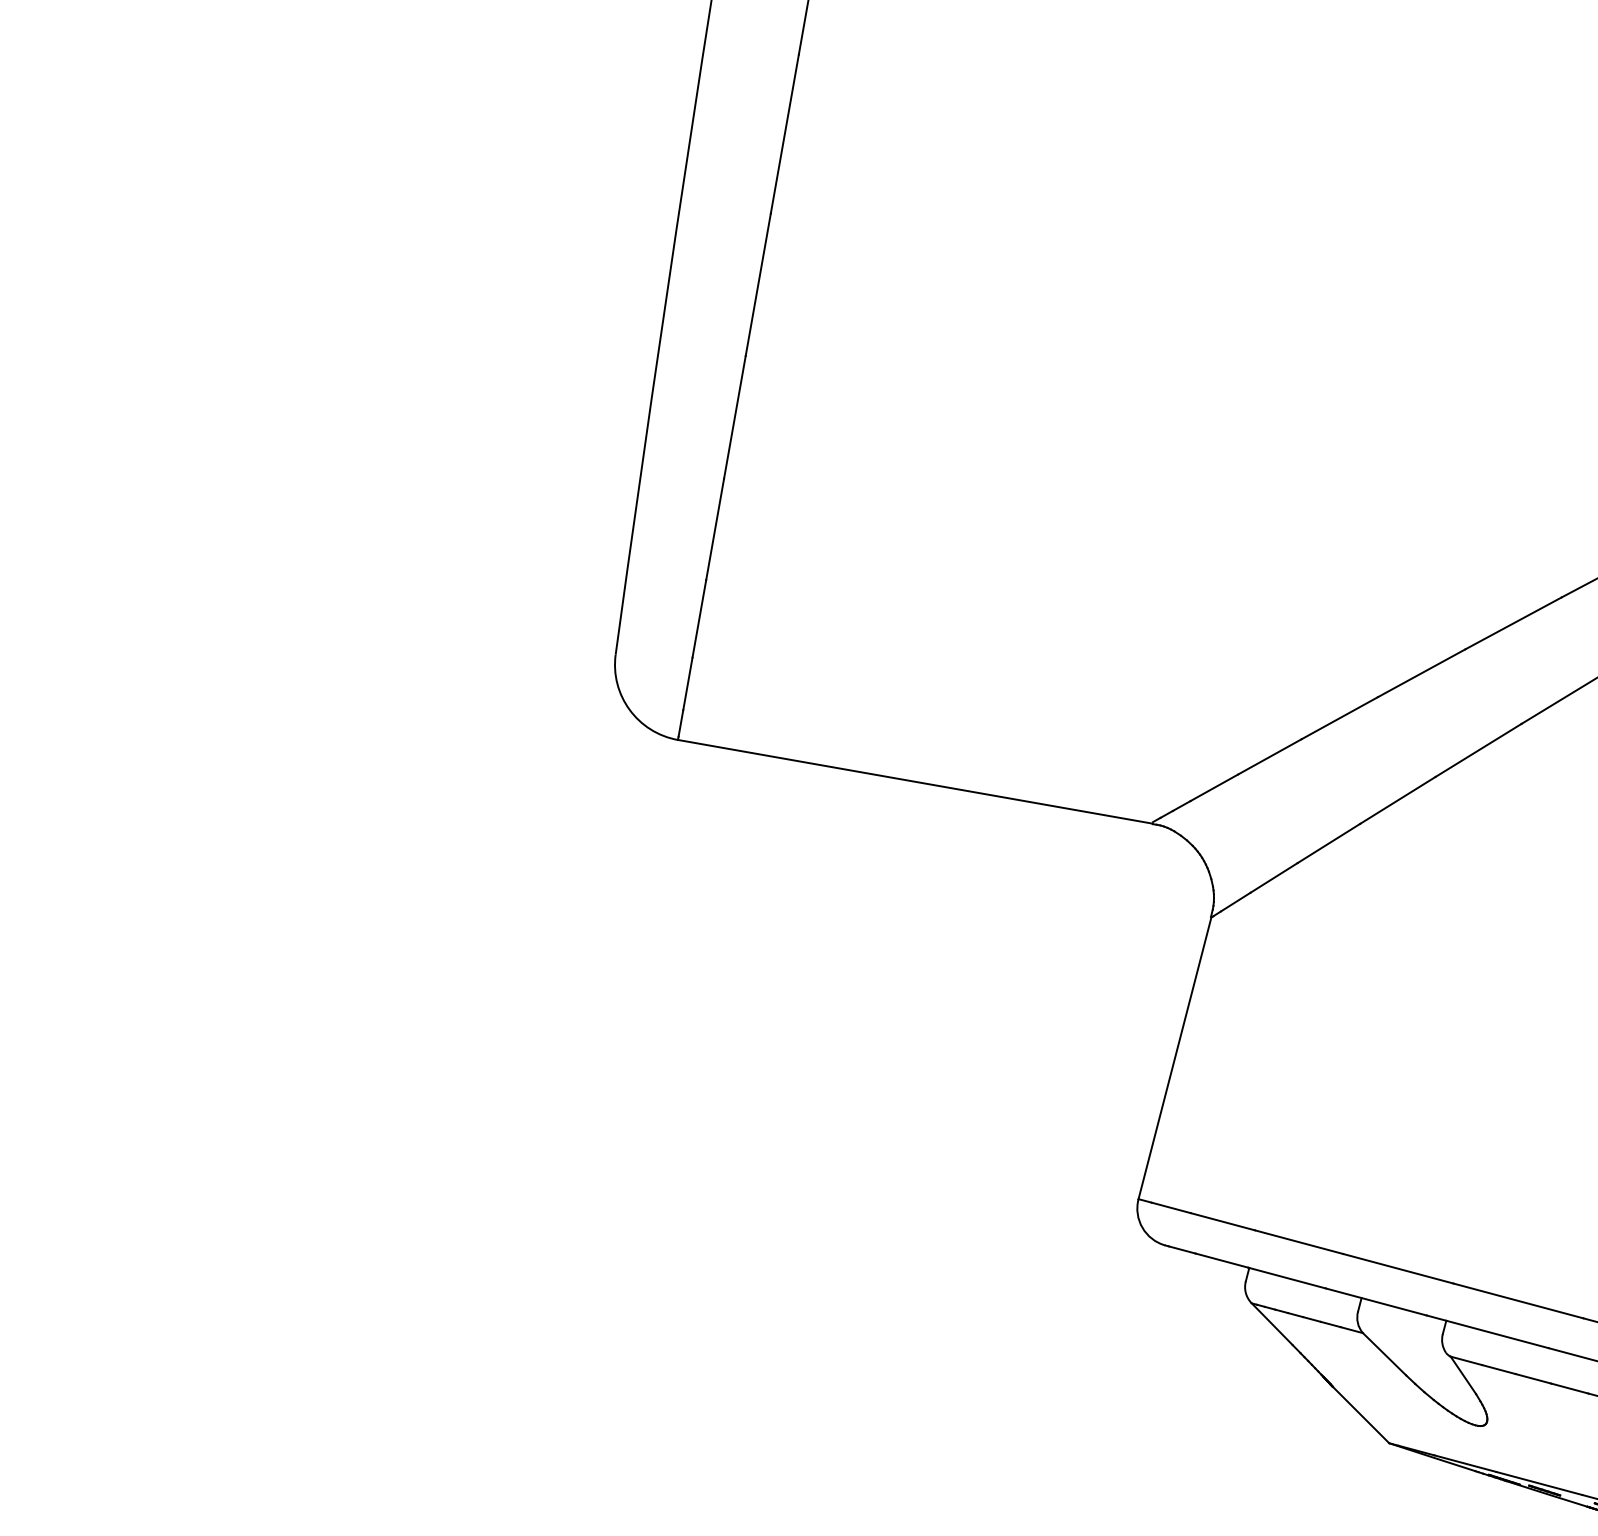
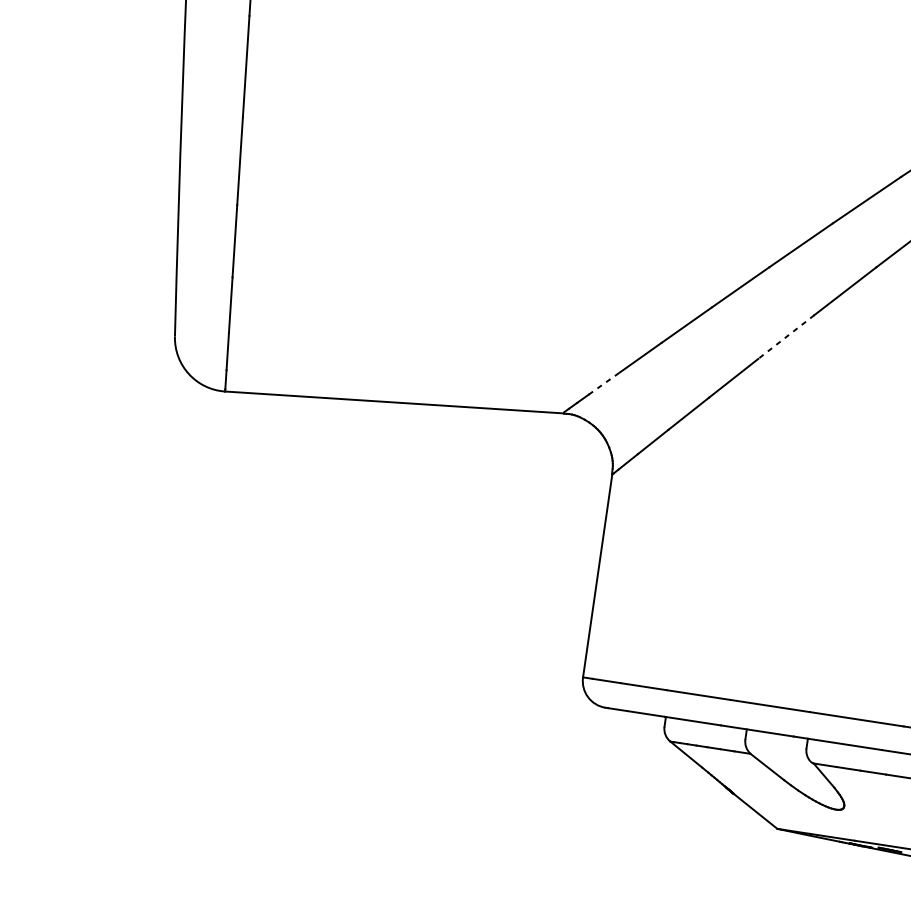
line: (1478, 750) -> (786, 337), solid -> dashed
line: (1214, 787) -> (604, 383), solid -> dashed

